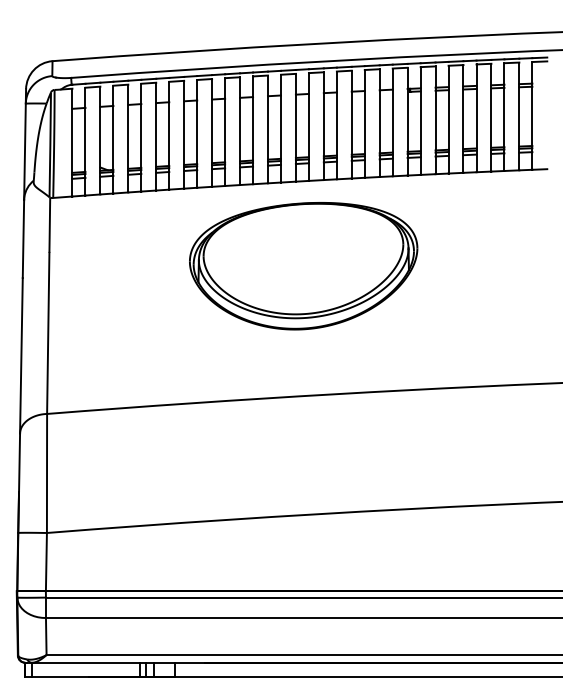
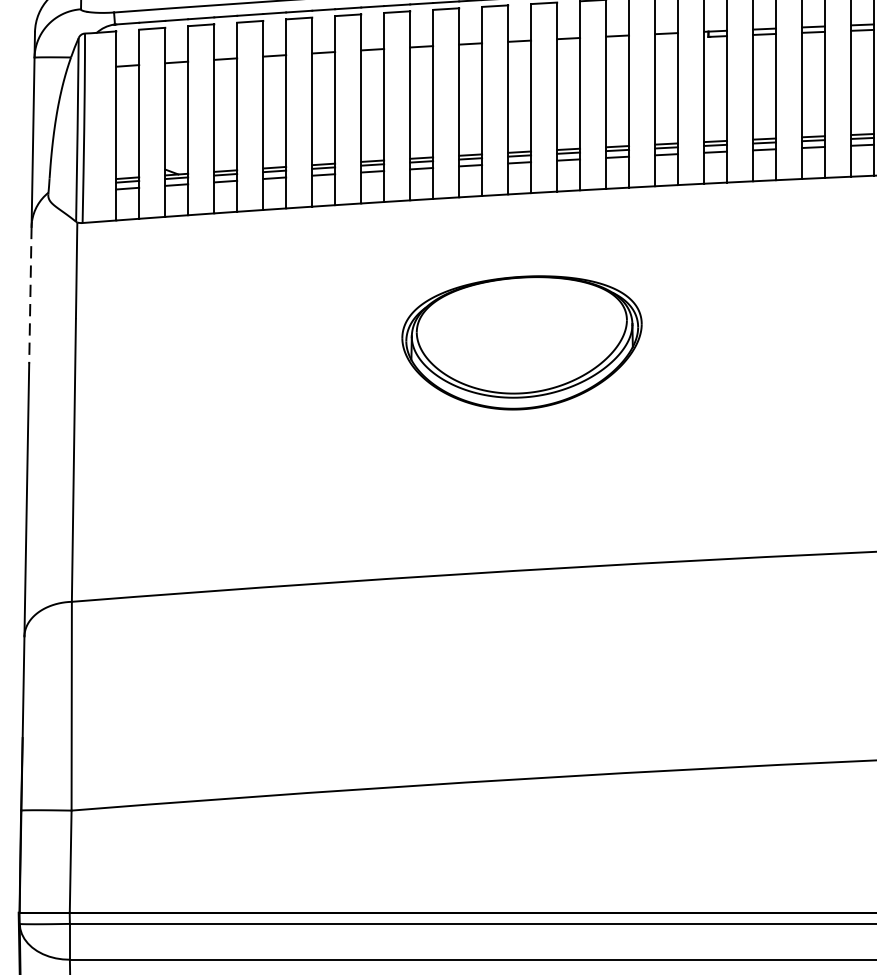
line: (23, 239) -> (30, 295), solid -> dashed
part: (303, 266) -> (521, 343), size x0.6

